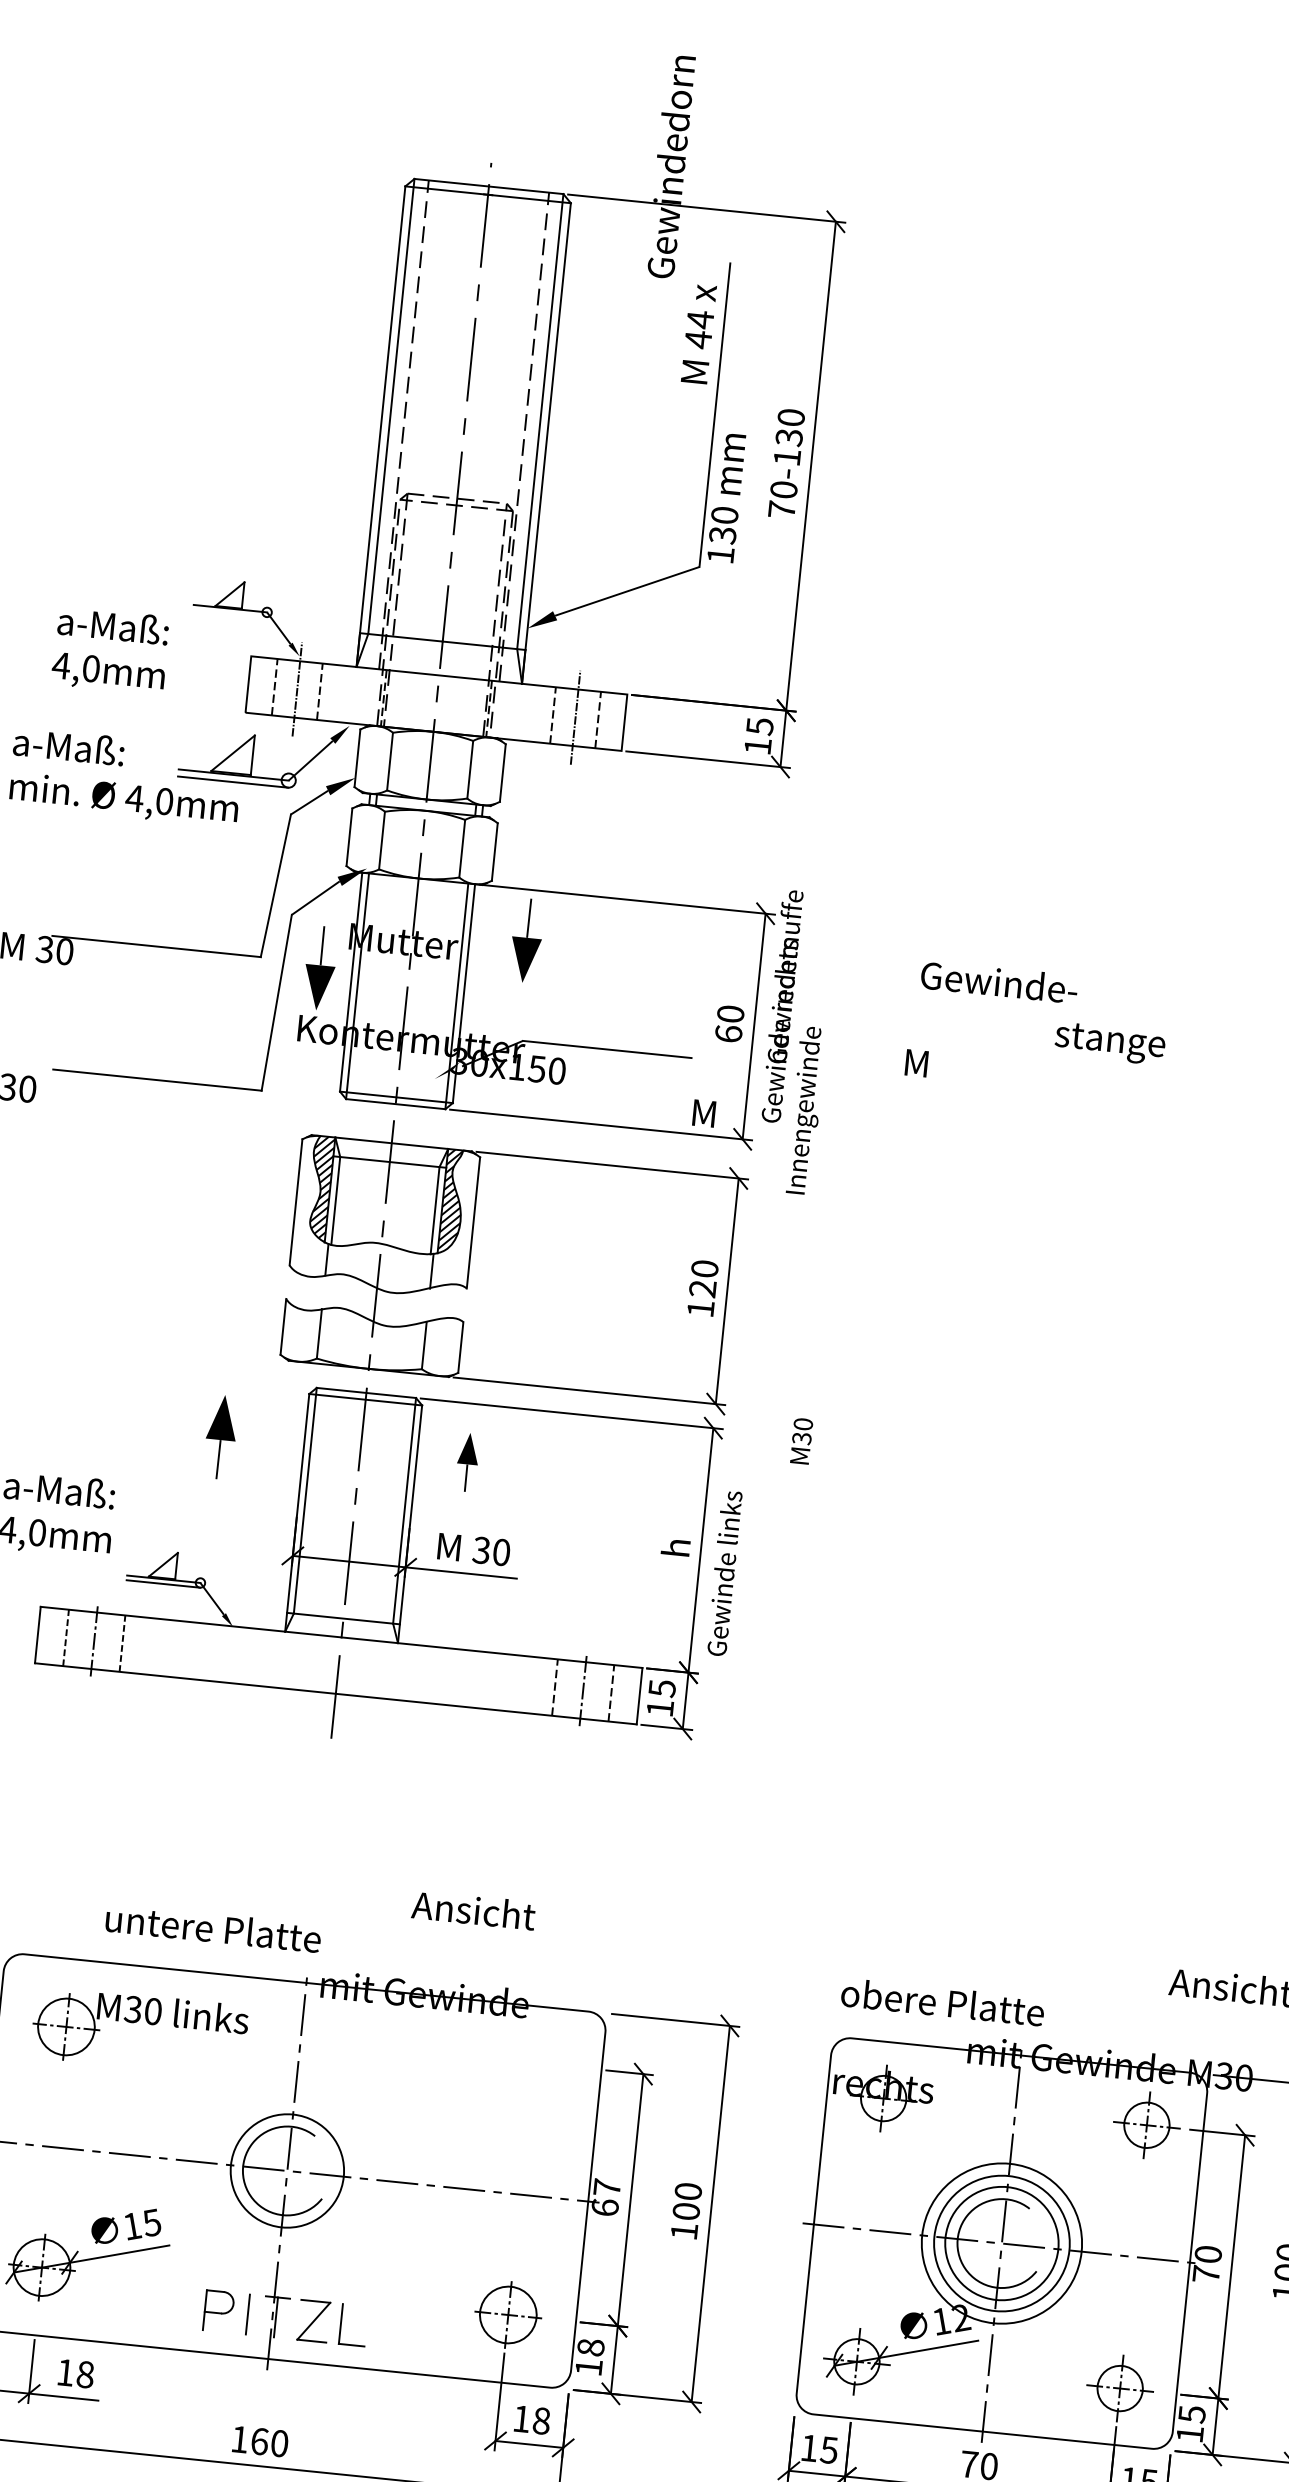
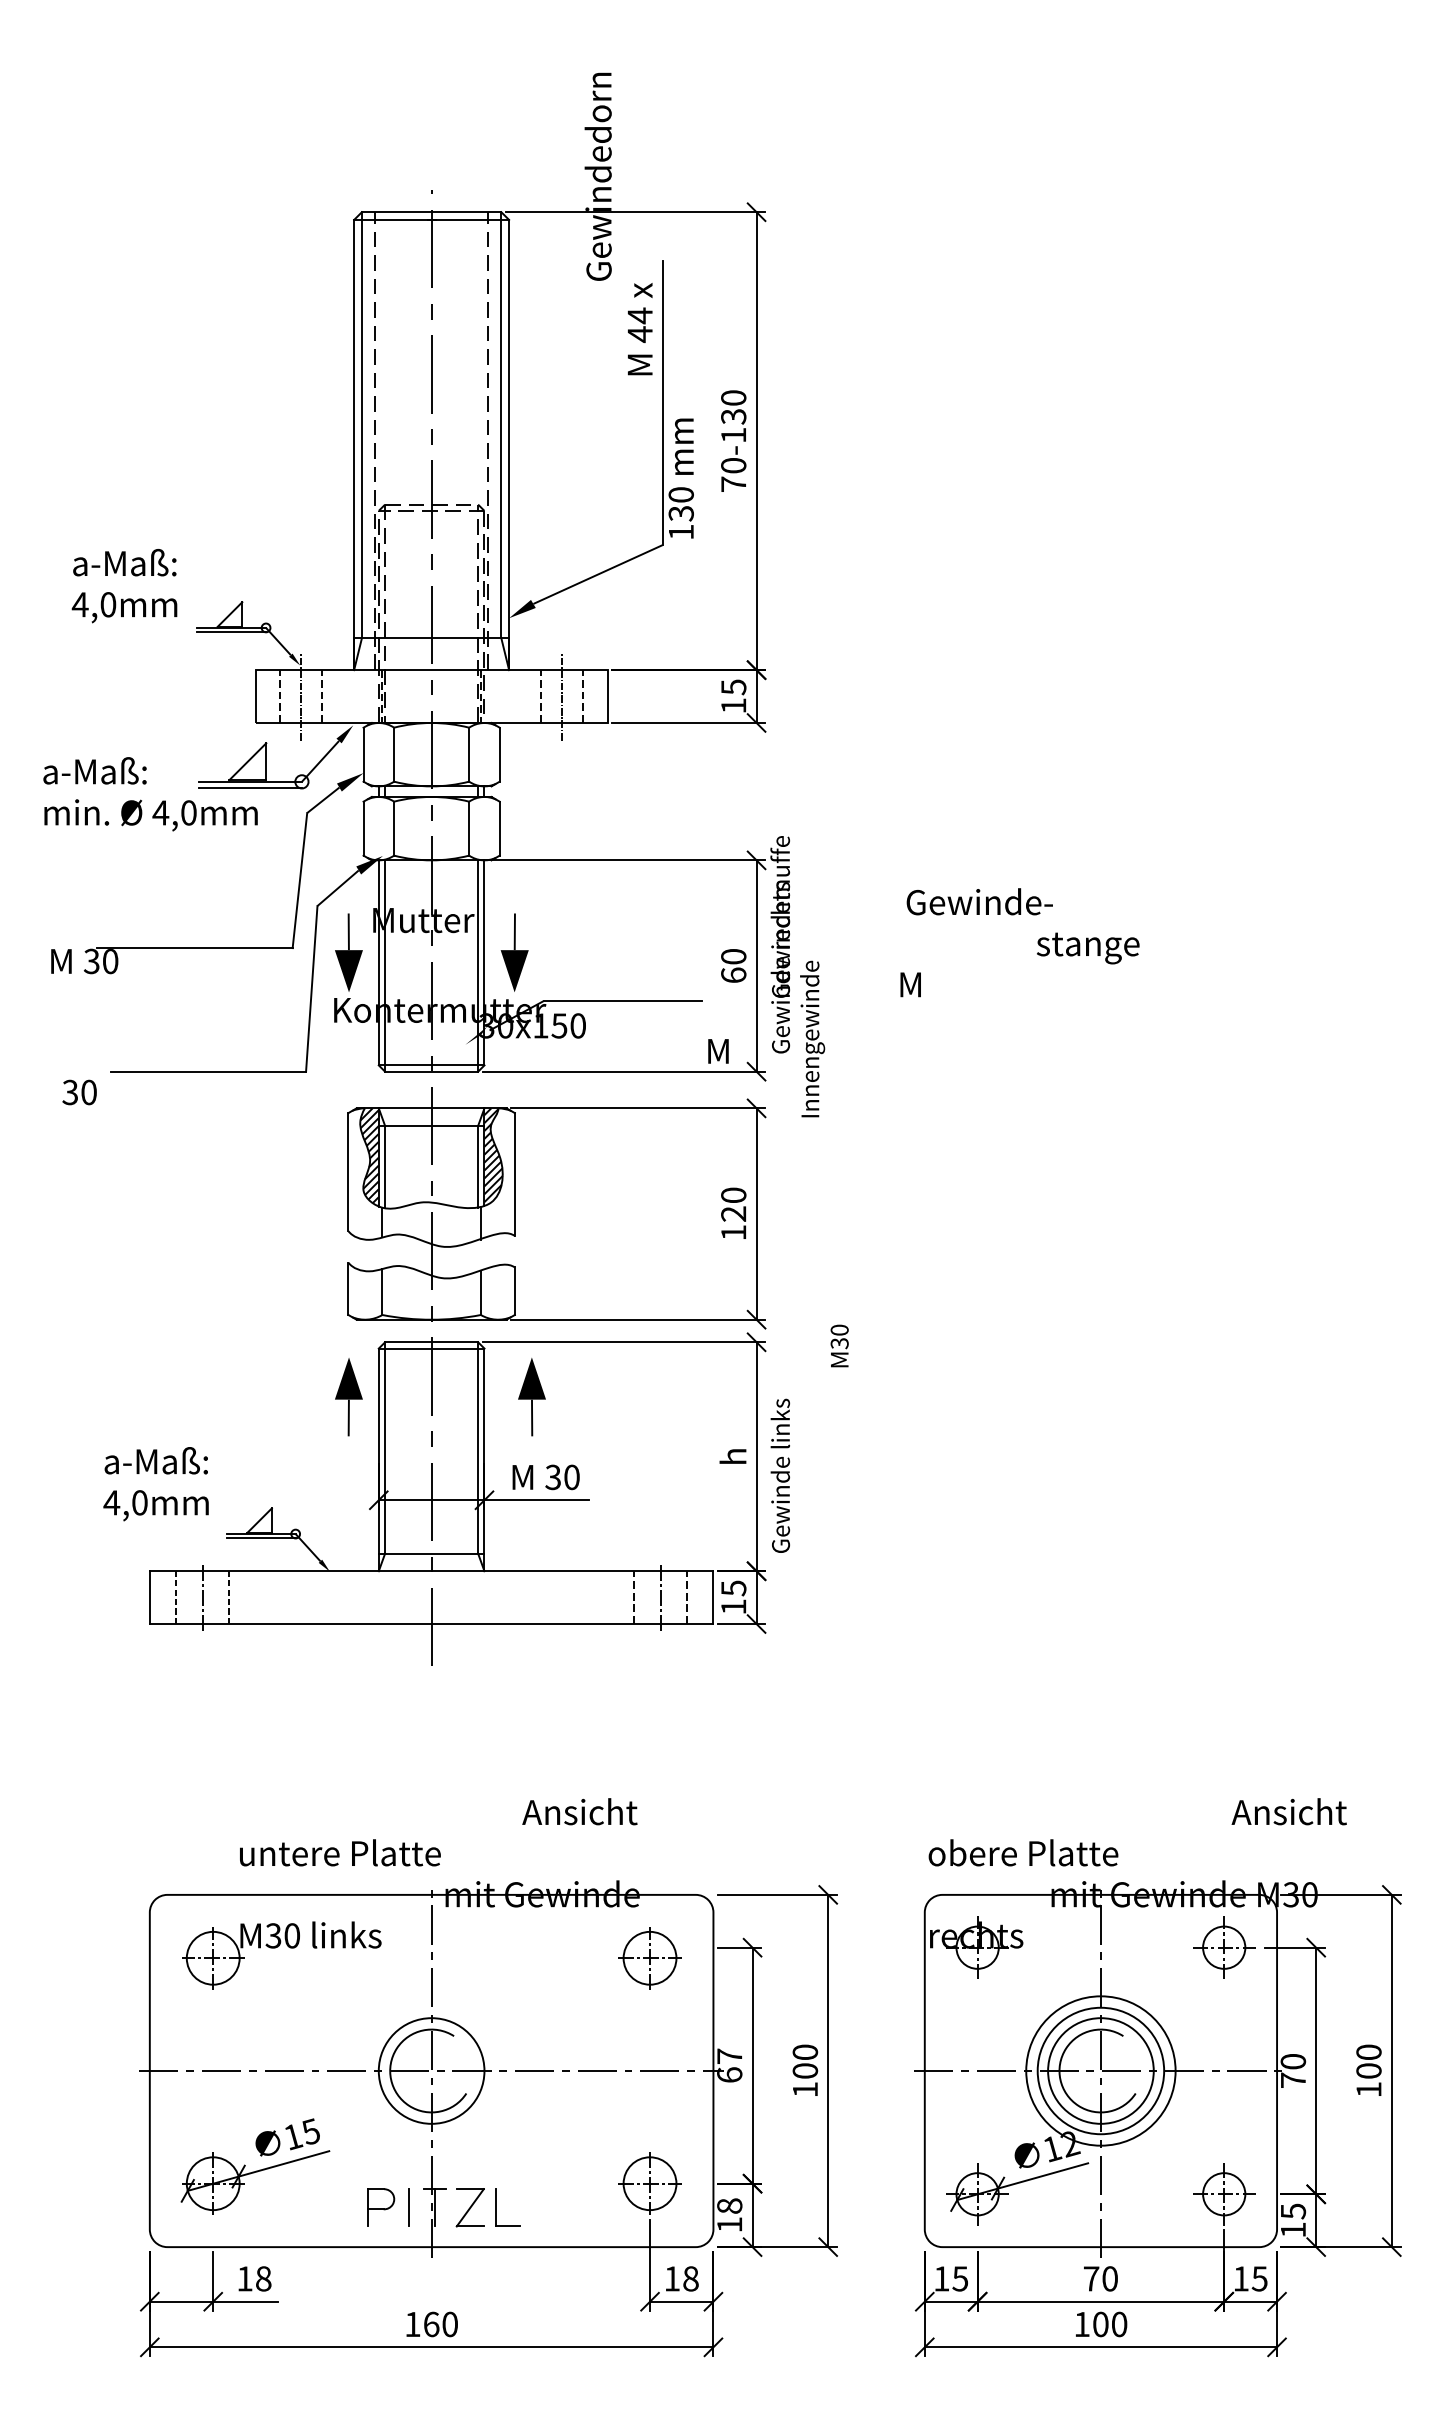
line: (229, 613) -> (231, 632), added
text: (110, 651) -> (124, 586), moved
part: (526, 940) -> (514, 952), moved
part: (220, 1437) -> (348, 1397), moved
part: (467, 1462) -> (531, 1397), size x1.43
part: (532, 2074) -> (649, 1958), added

